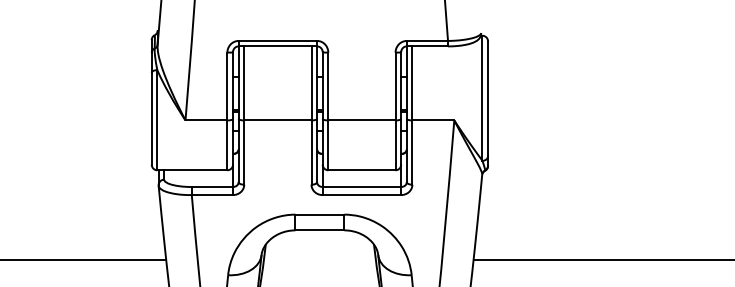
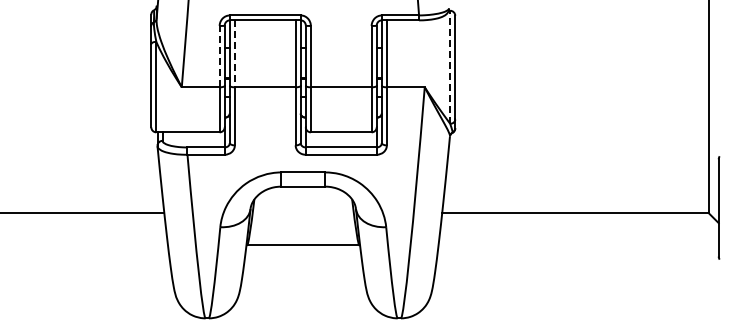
line: (243, 84) -> (234, 54), solid -> dashed
line: (227, 86) -> (219, 56), solid -> dashed
line: (482, 98) -> (450, 67), solid -> dashed

